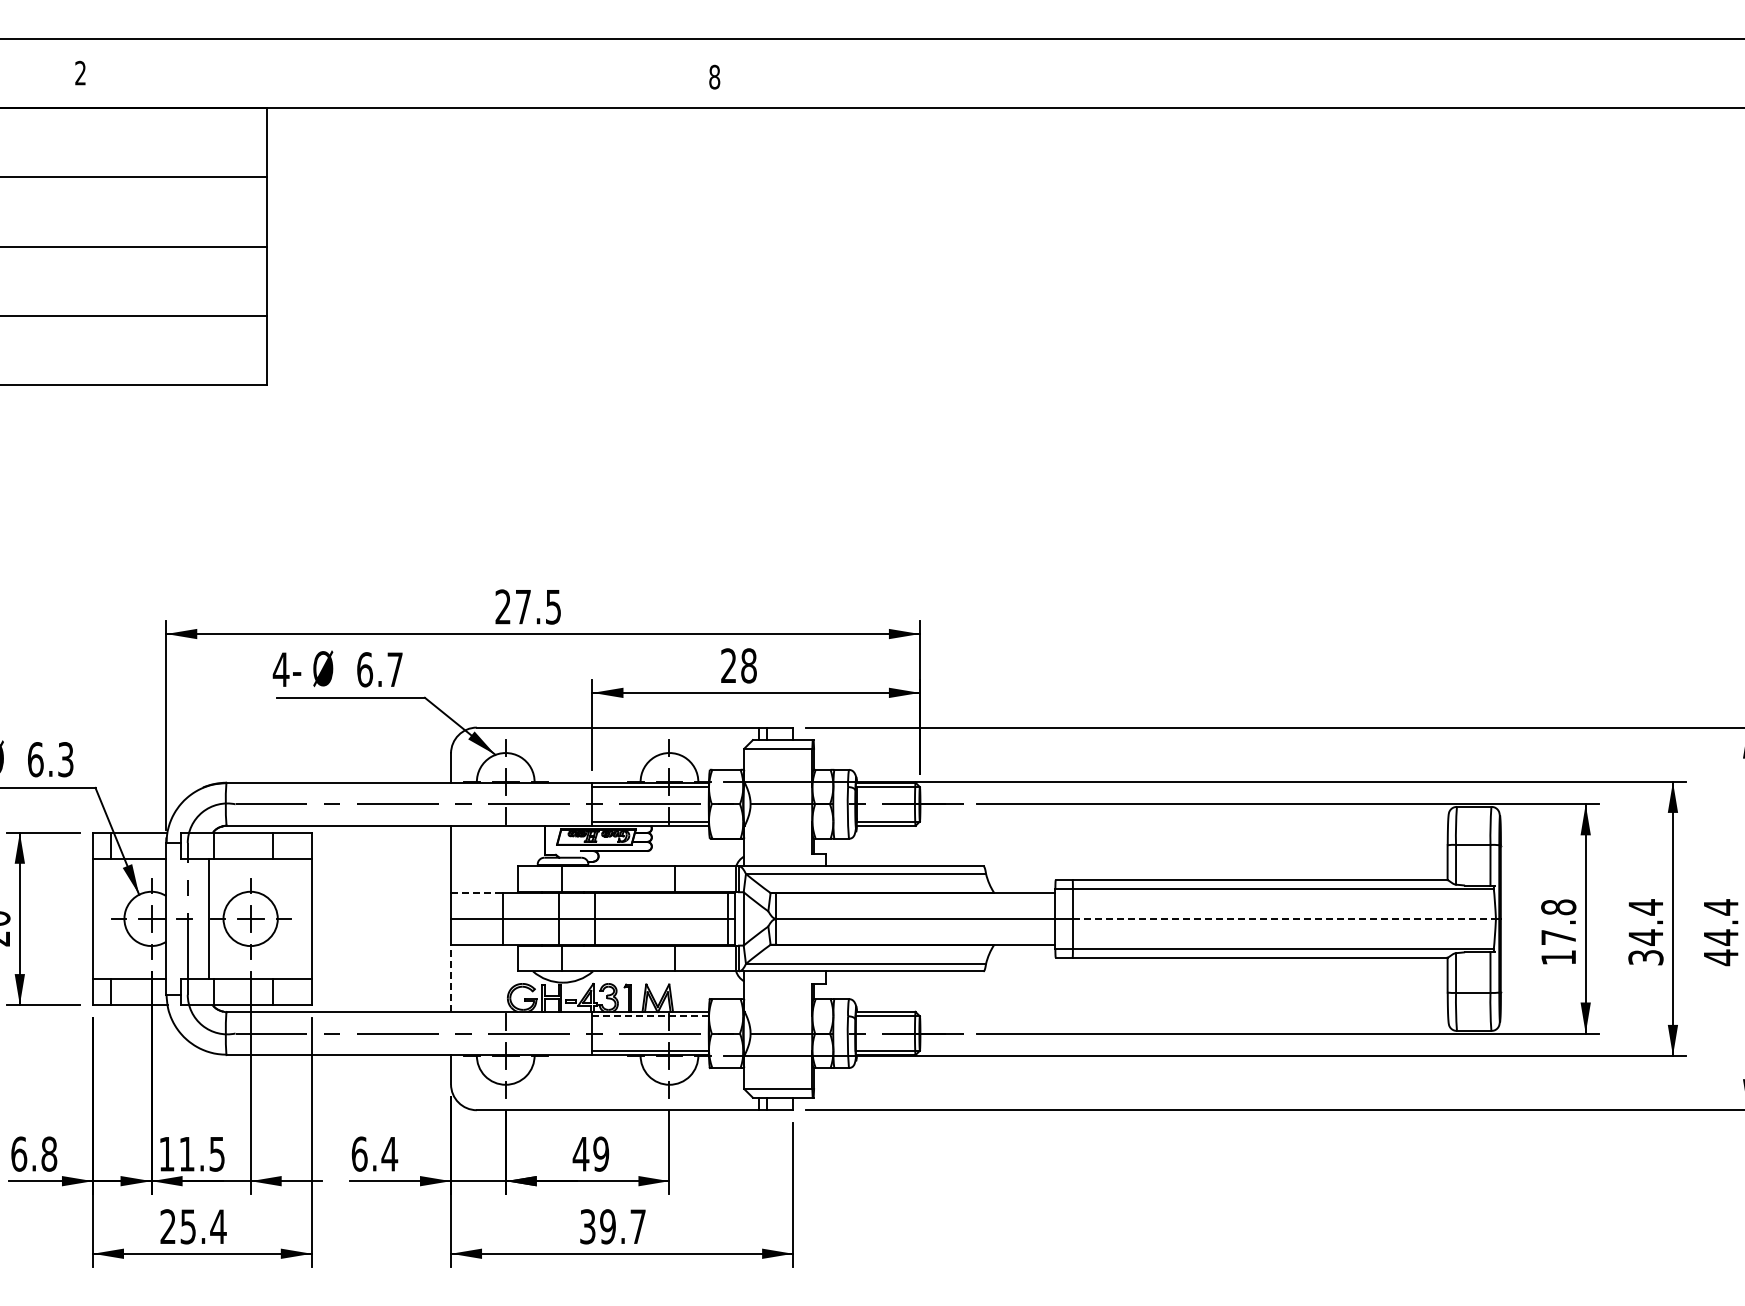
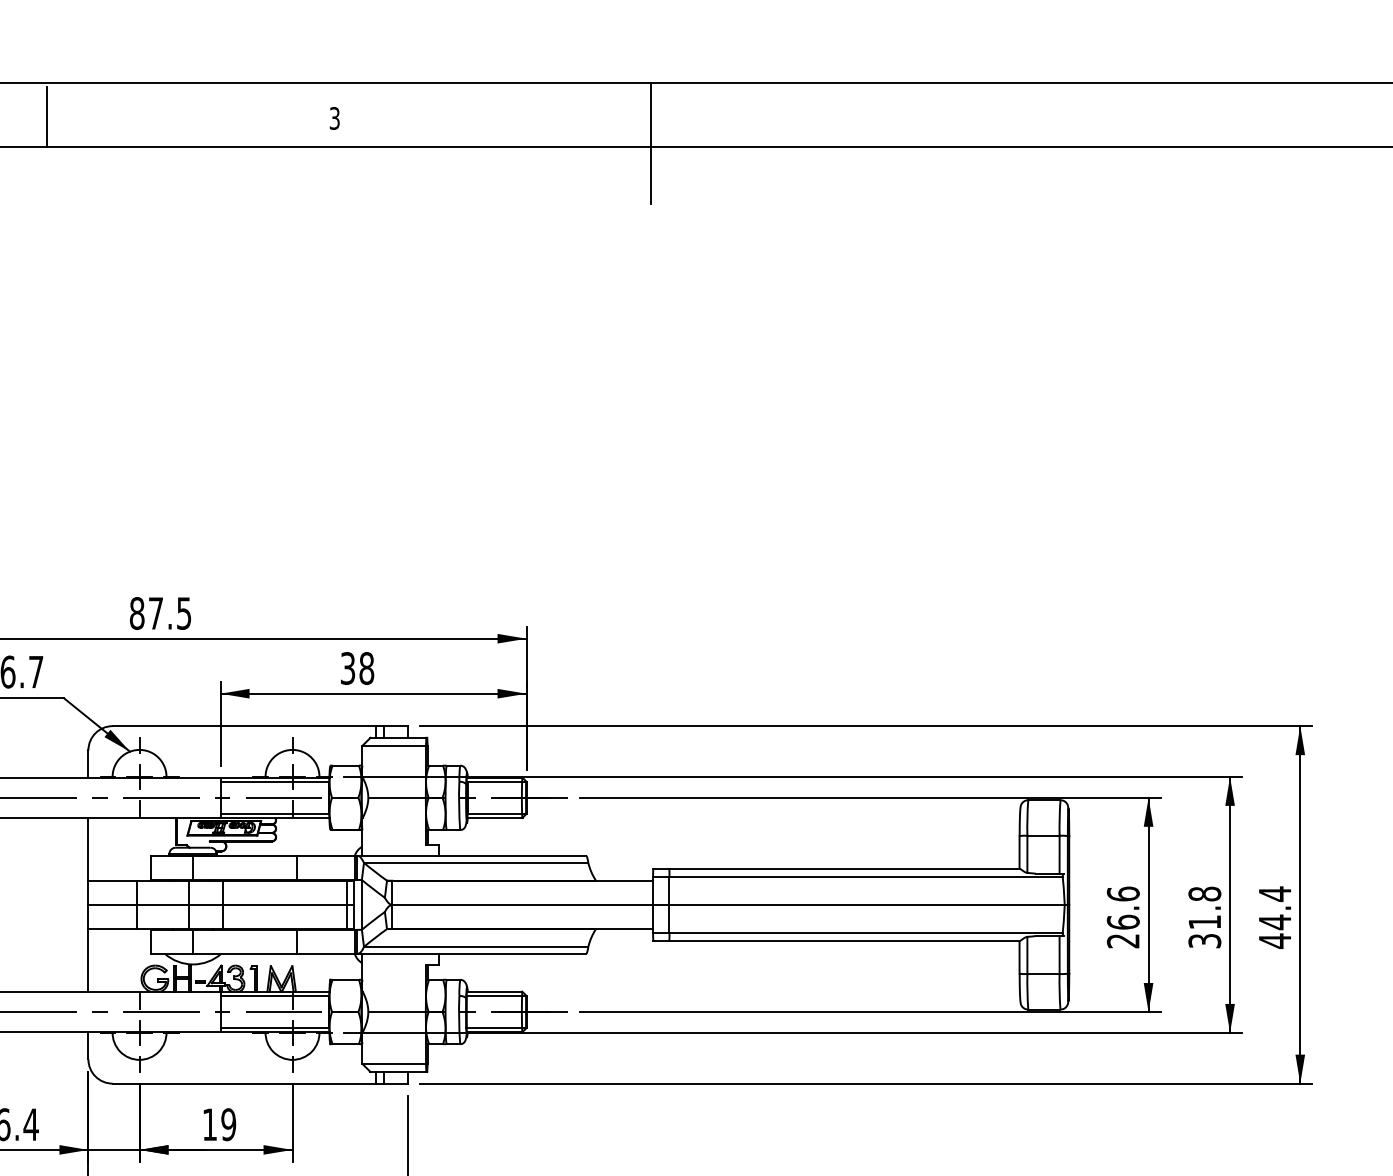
line: (406, 75) -> (46, 116), added
text: (714, 76) -> (334, 117), 8 -> 3
line: (1053, 103) -> (651, 143), added
text: (503, 606) -> (137, 613), 27.5 -> 87.5
text: (728, 665) -> (347, 668), 28 -> 38
line: (476, 893) -> (112, 881), dashed -> solid
line: (1284, 918) -> (867, 904), dashed -> solid
text: (1645, 922) -> (1204, 908), 34.4 -> 31.8
text: (1558, 932) -> (1123, 917), 17.8 -> 26.6
line: (451, 978) -> (88, 960), dashed -> solid
line: (650, 1016) -> (274, 996), dashed -> solid
text: (580, 1154) -> (209, 1124), 49 -> 19

